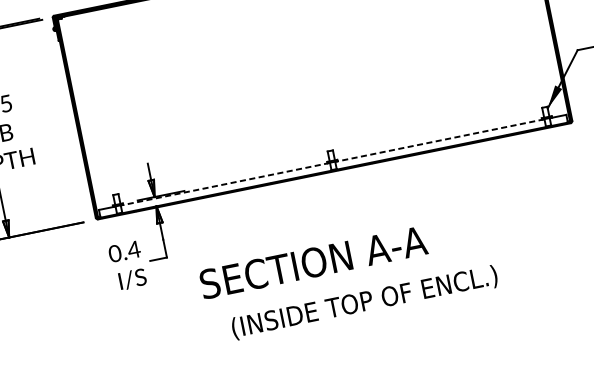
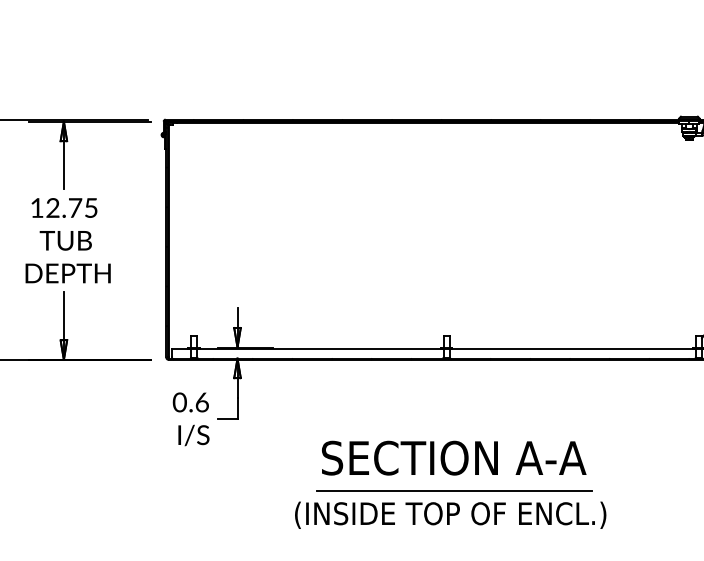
line: (439, 140) -> (572, 349), dashed -> solid
line: (224, 184) -> (319, 349), dashed -> solid
text: (133, 249) -> (201, 402), 0.4 -> 0.6
text: (313, 261) -> (454, 457), moved
line: (363, 281) -> (454, 491), added

